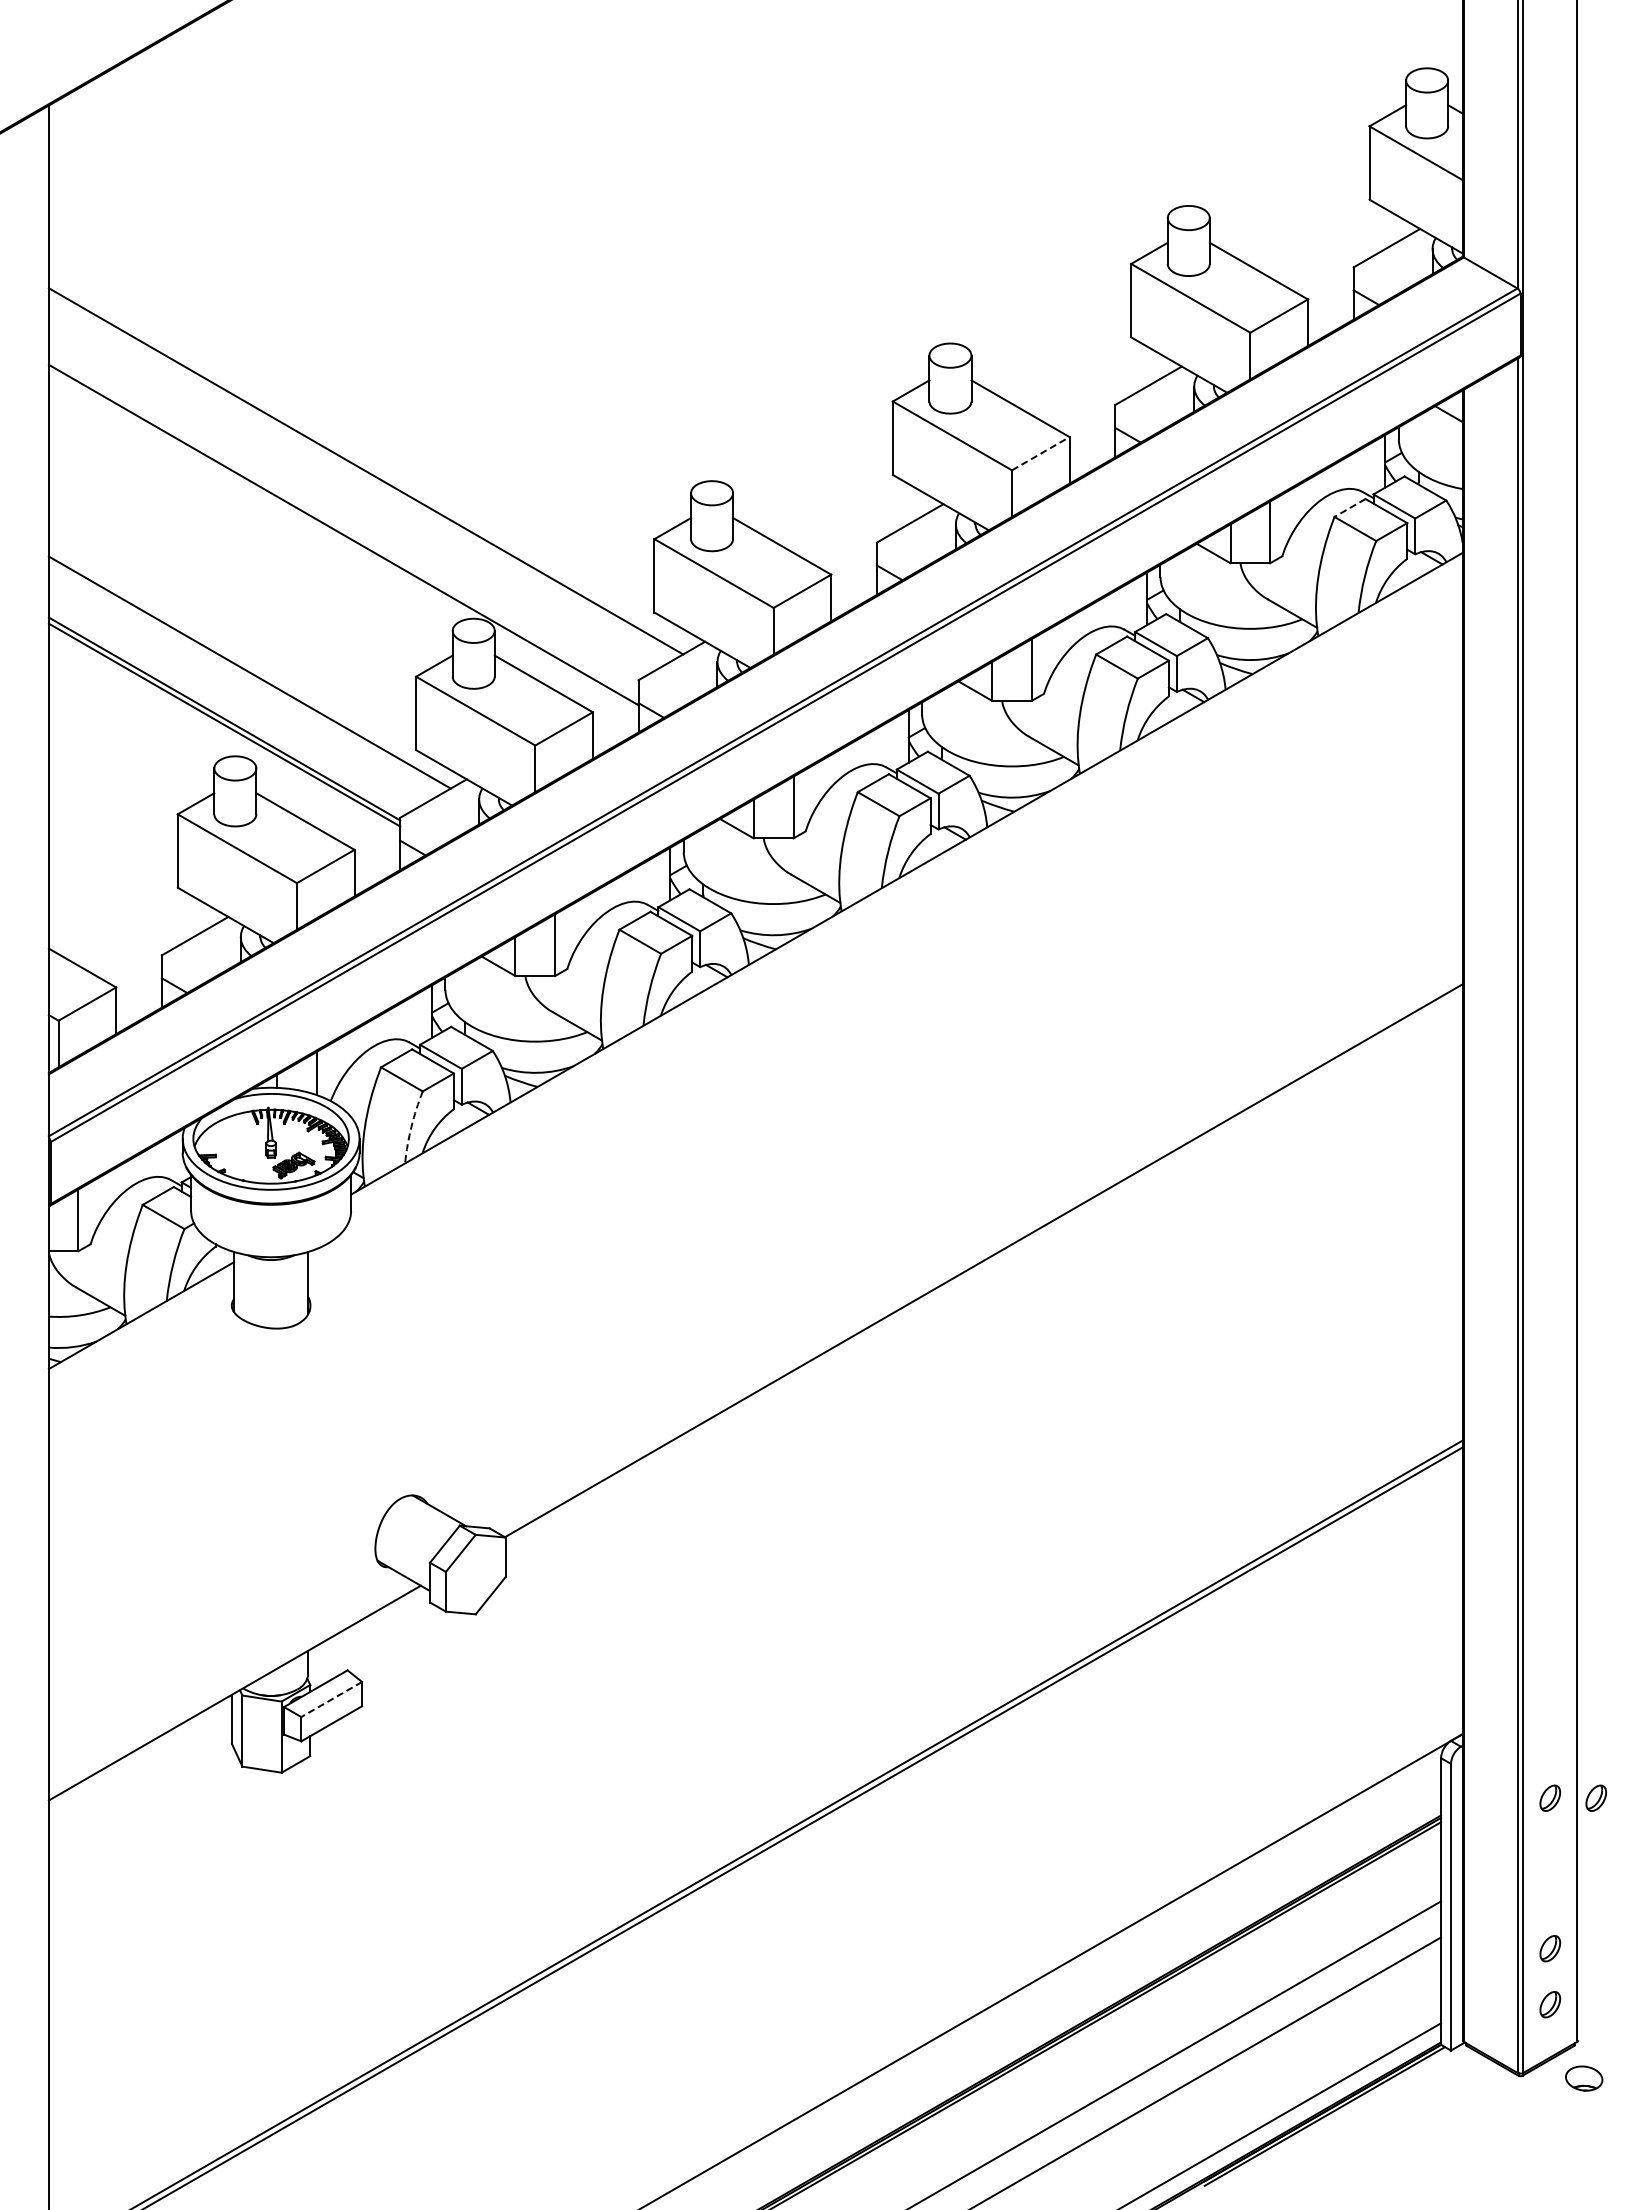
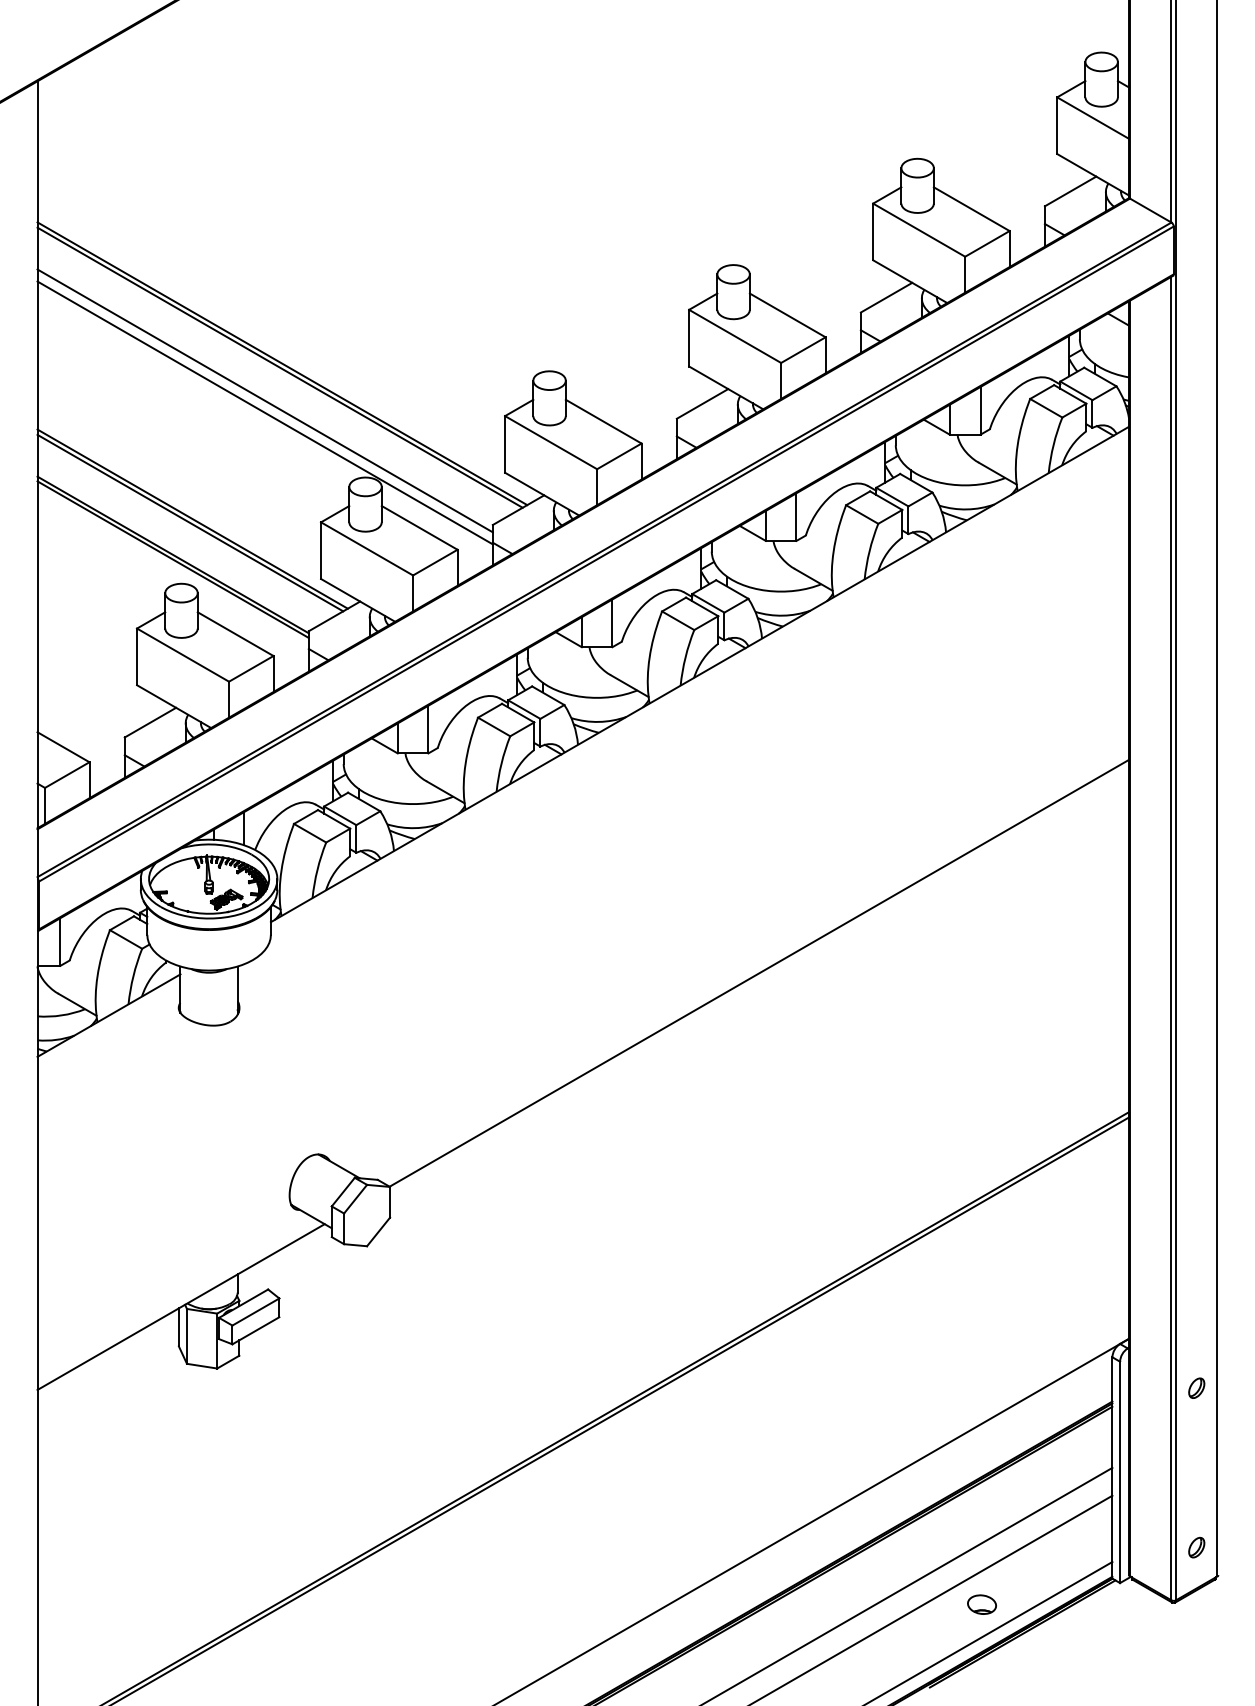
line: (1041, 453) -> (803, 349), dashed -> solid
line: (362, 476) -> (279, 367), added
line: (1350, 508) -> (1042, 392), dashed -> solid
line: (343, 519) -> (264, 400), added
line: (246, 677) -> (190, 522), added
arc: (411, 1126) -> (317, 869), dashed -> solid
line: (331, 1699) -> (255, 1312), dashed -> solid
part: (1596, 1797) -> (1232, 1387), removed
part: (1550, 1948) -> (1196, 1504), removed
part: (1584, 2078) -> (982, 1604), moved

